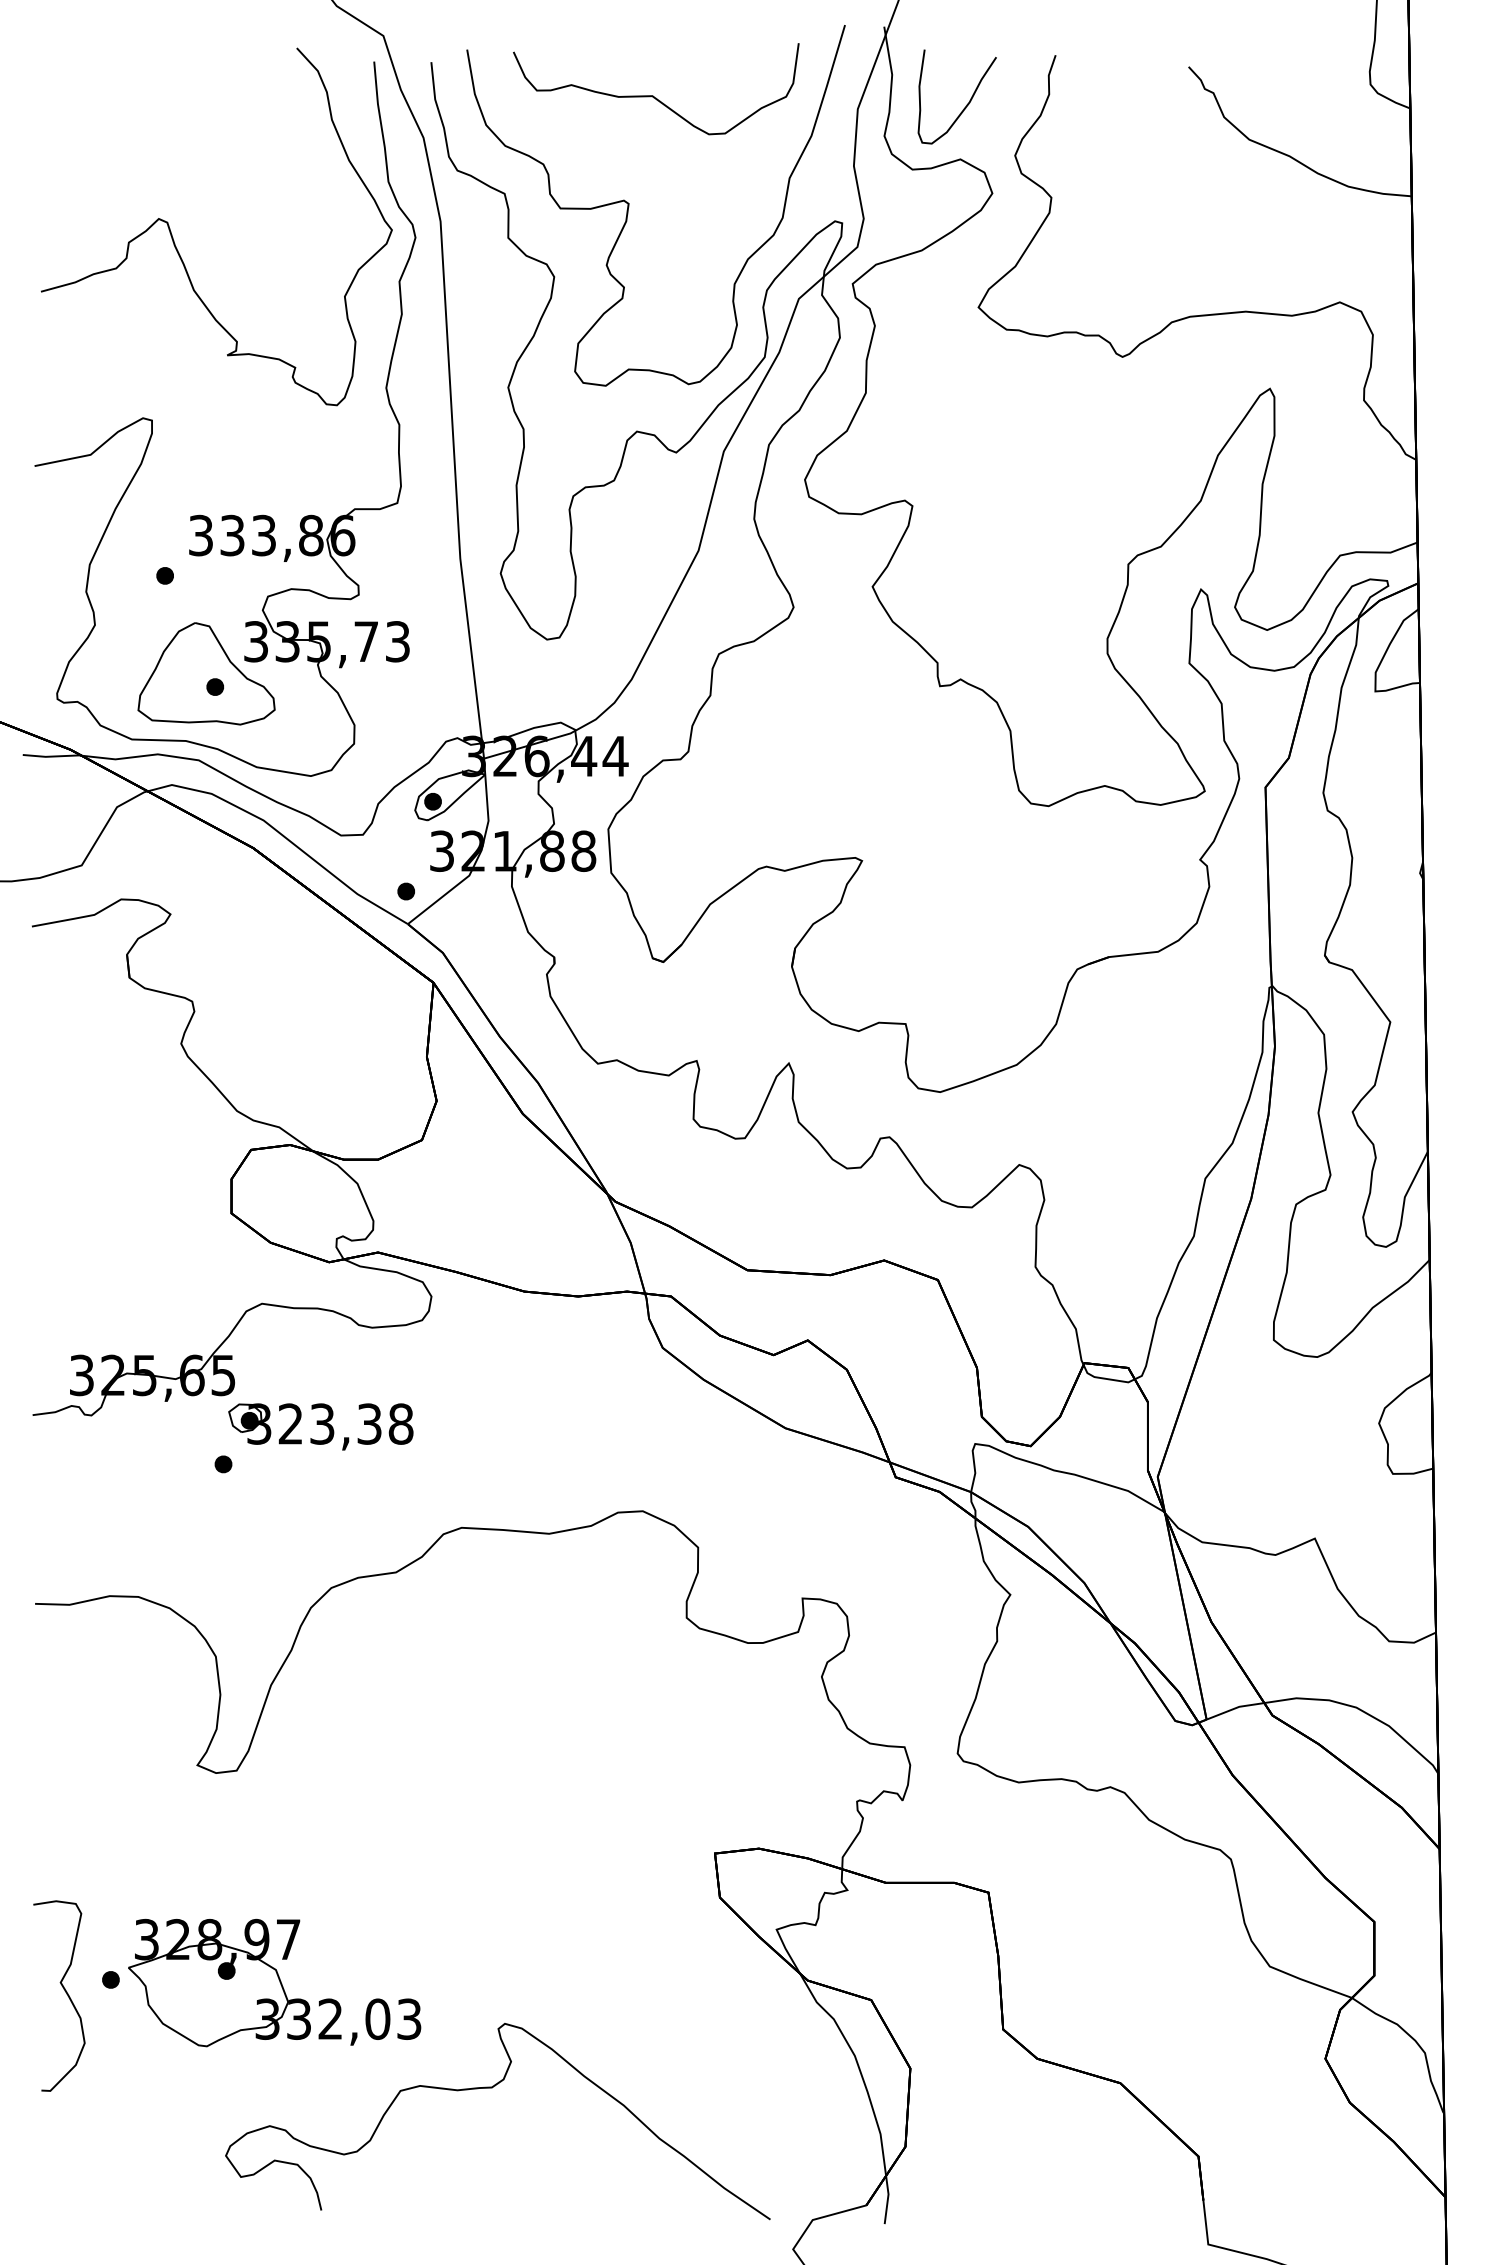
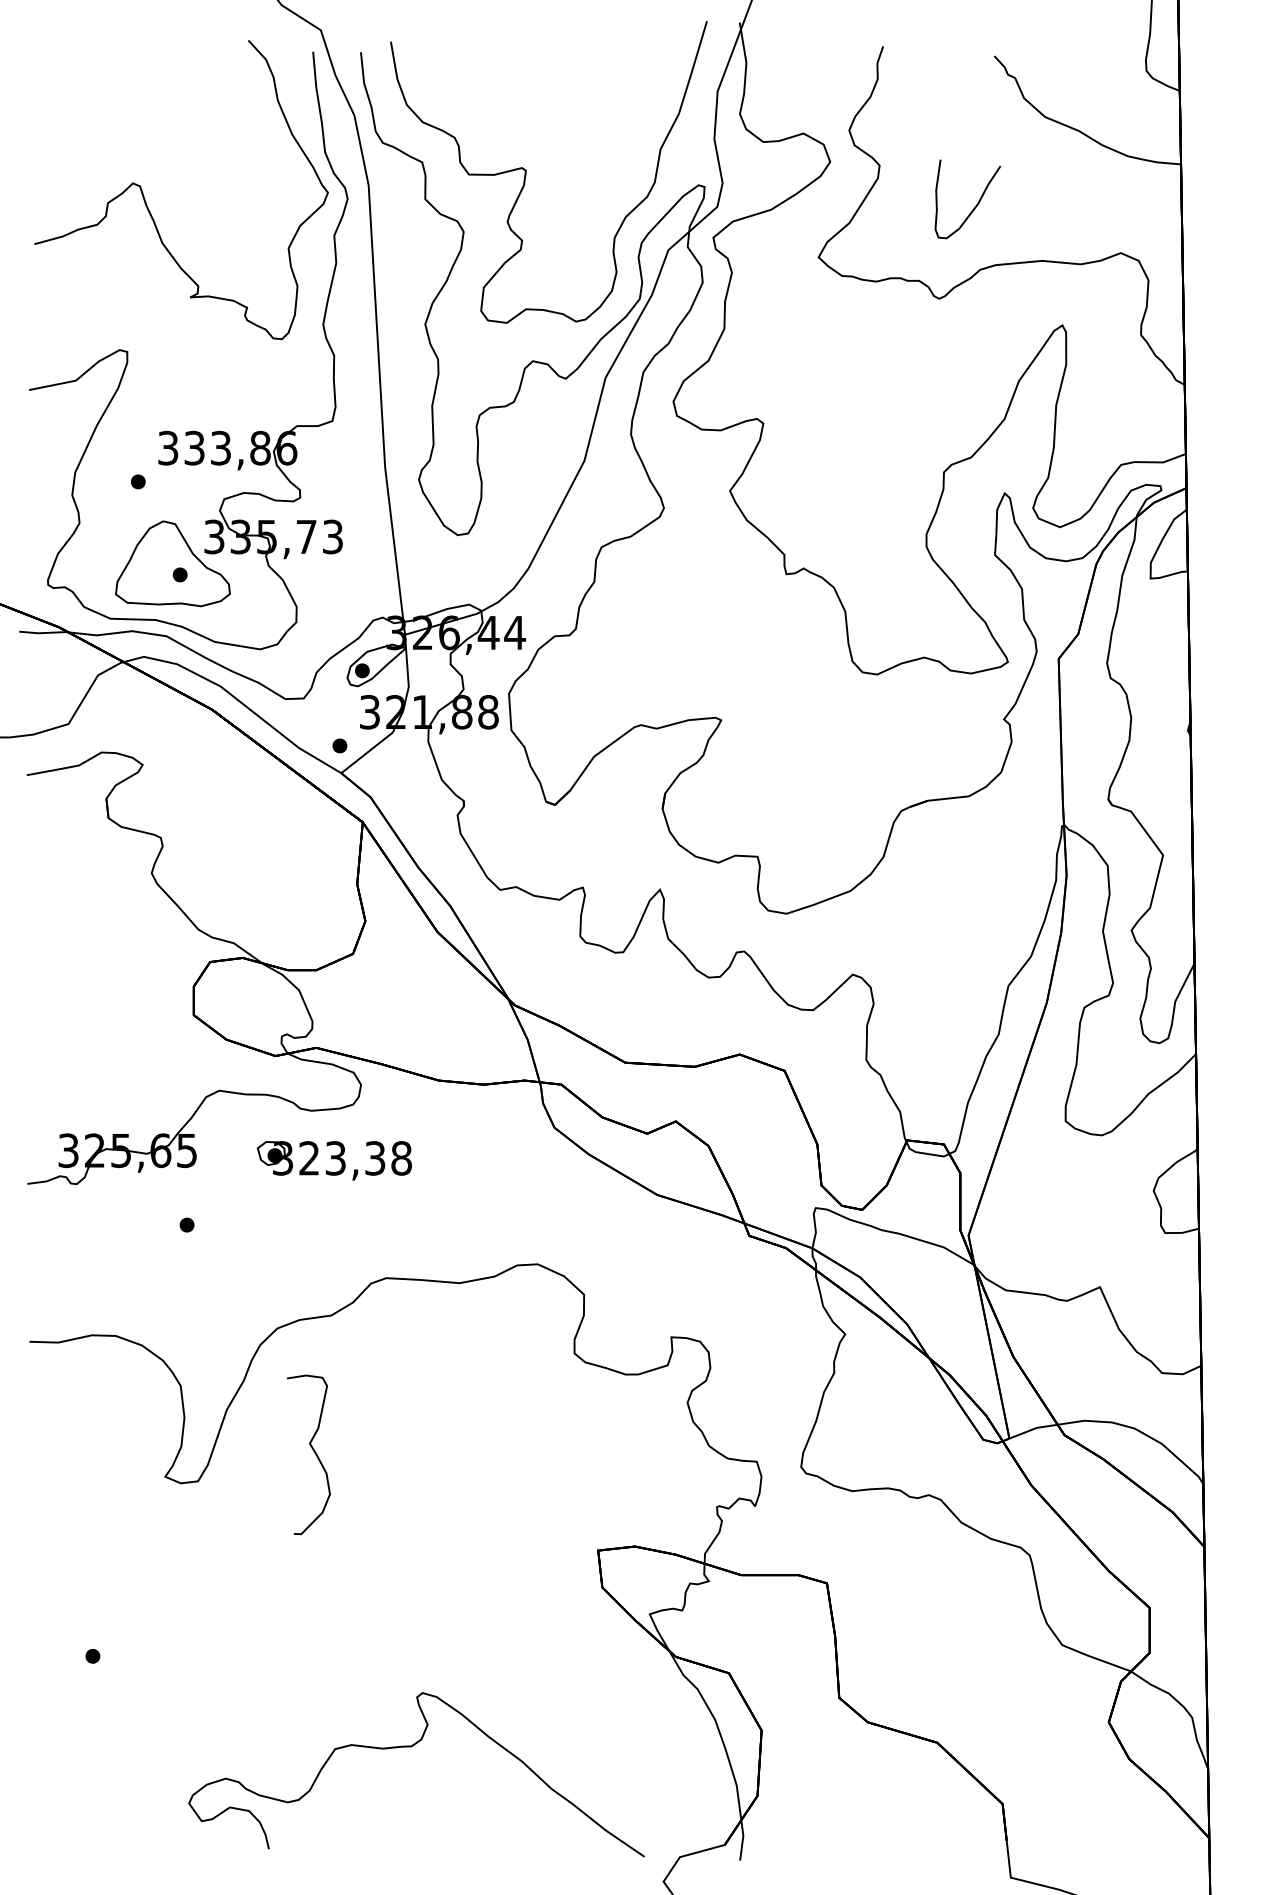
curve: (653, 94) -> (546, 79), removed
curve: (966, 104) -> (975, 205), moved
part: (319, 1426) -> (333, 1160), moved
part: (274, 1982) -> (229, 1658), removed
curve: (63, 1990) -> (312, 1450), moved

